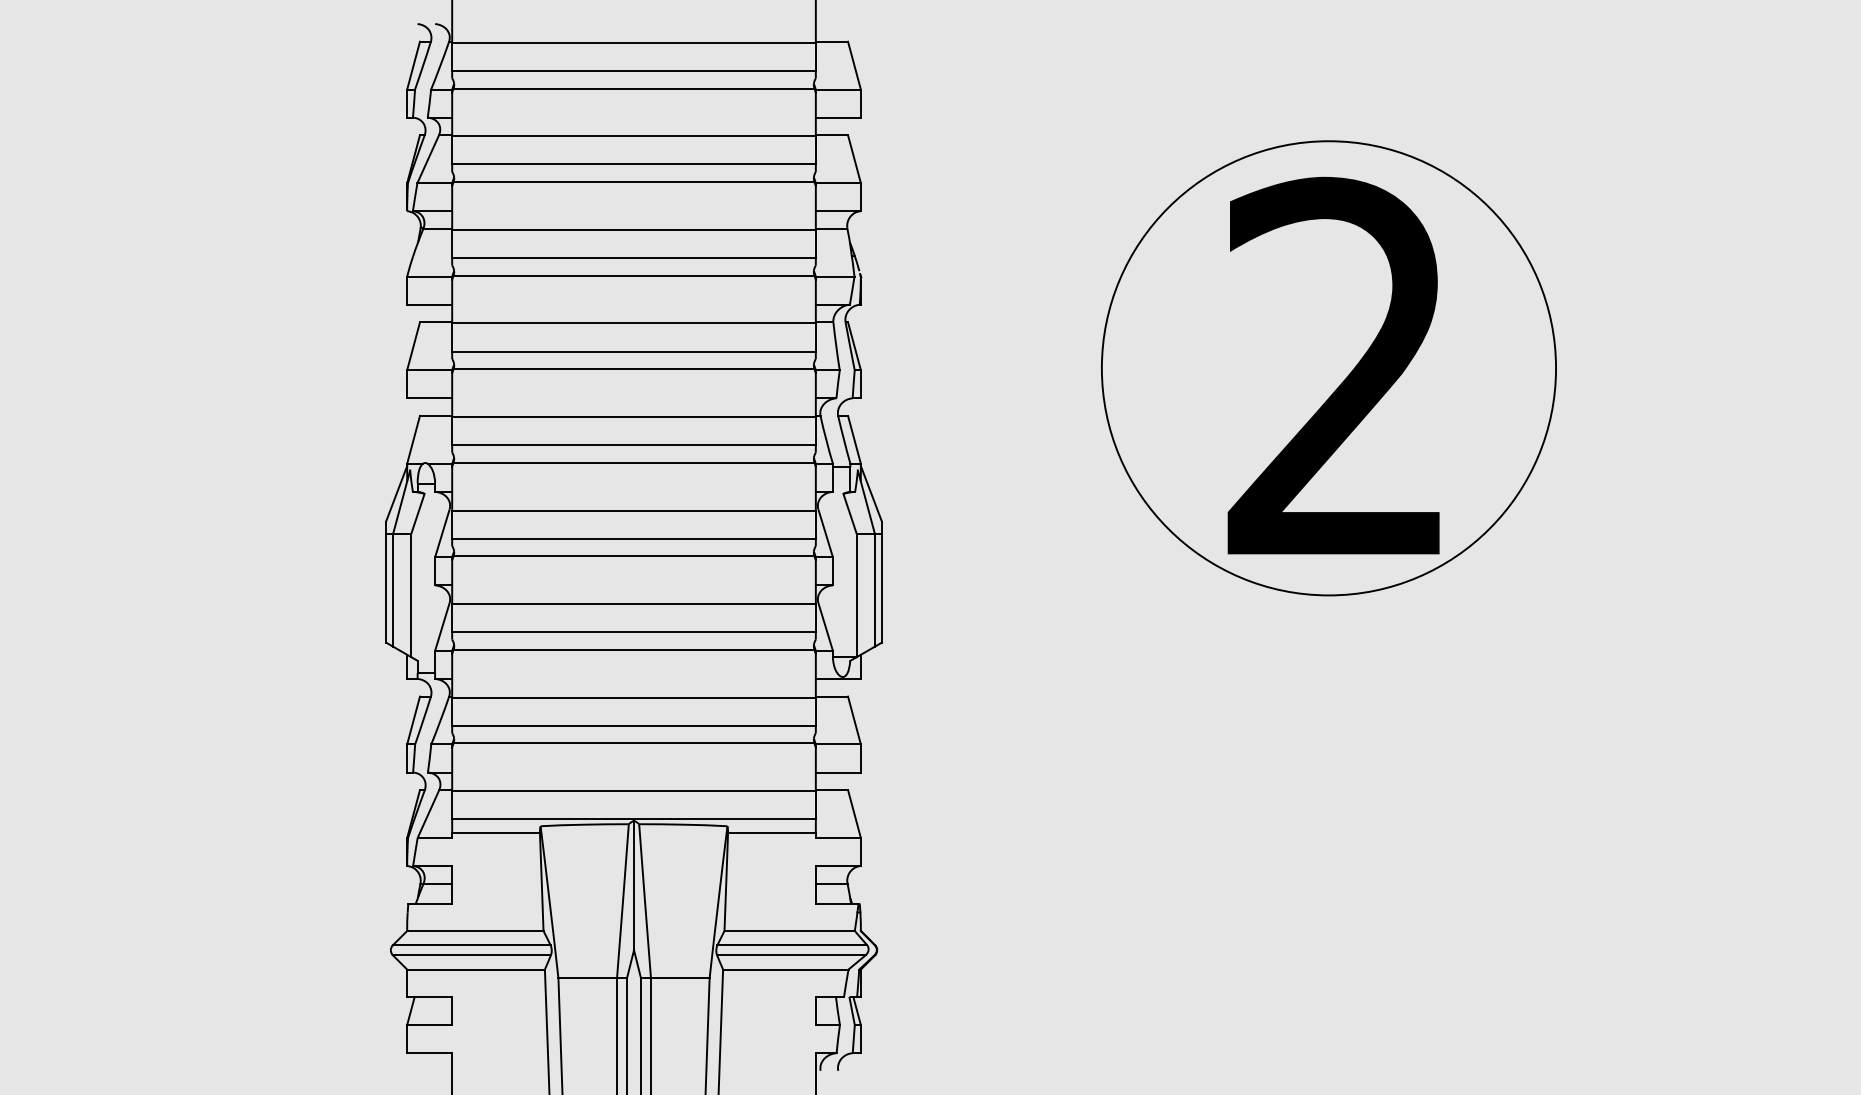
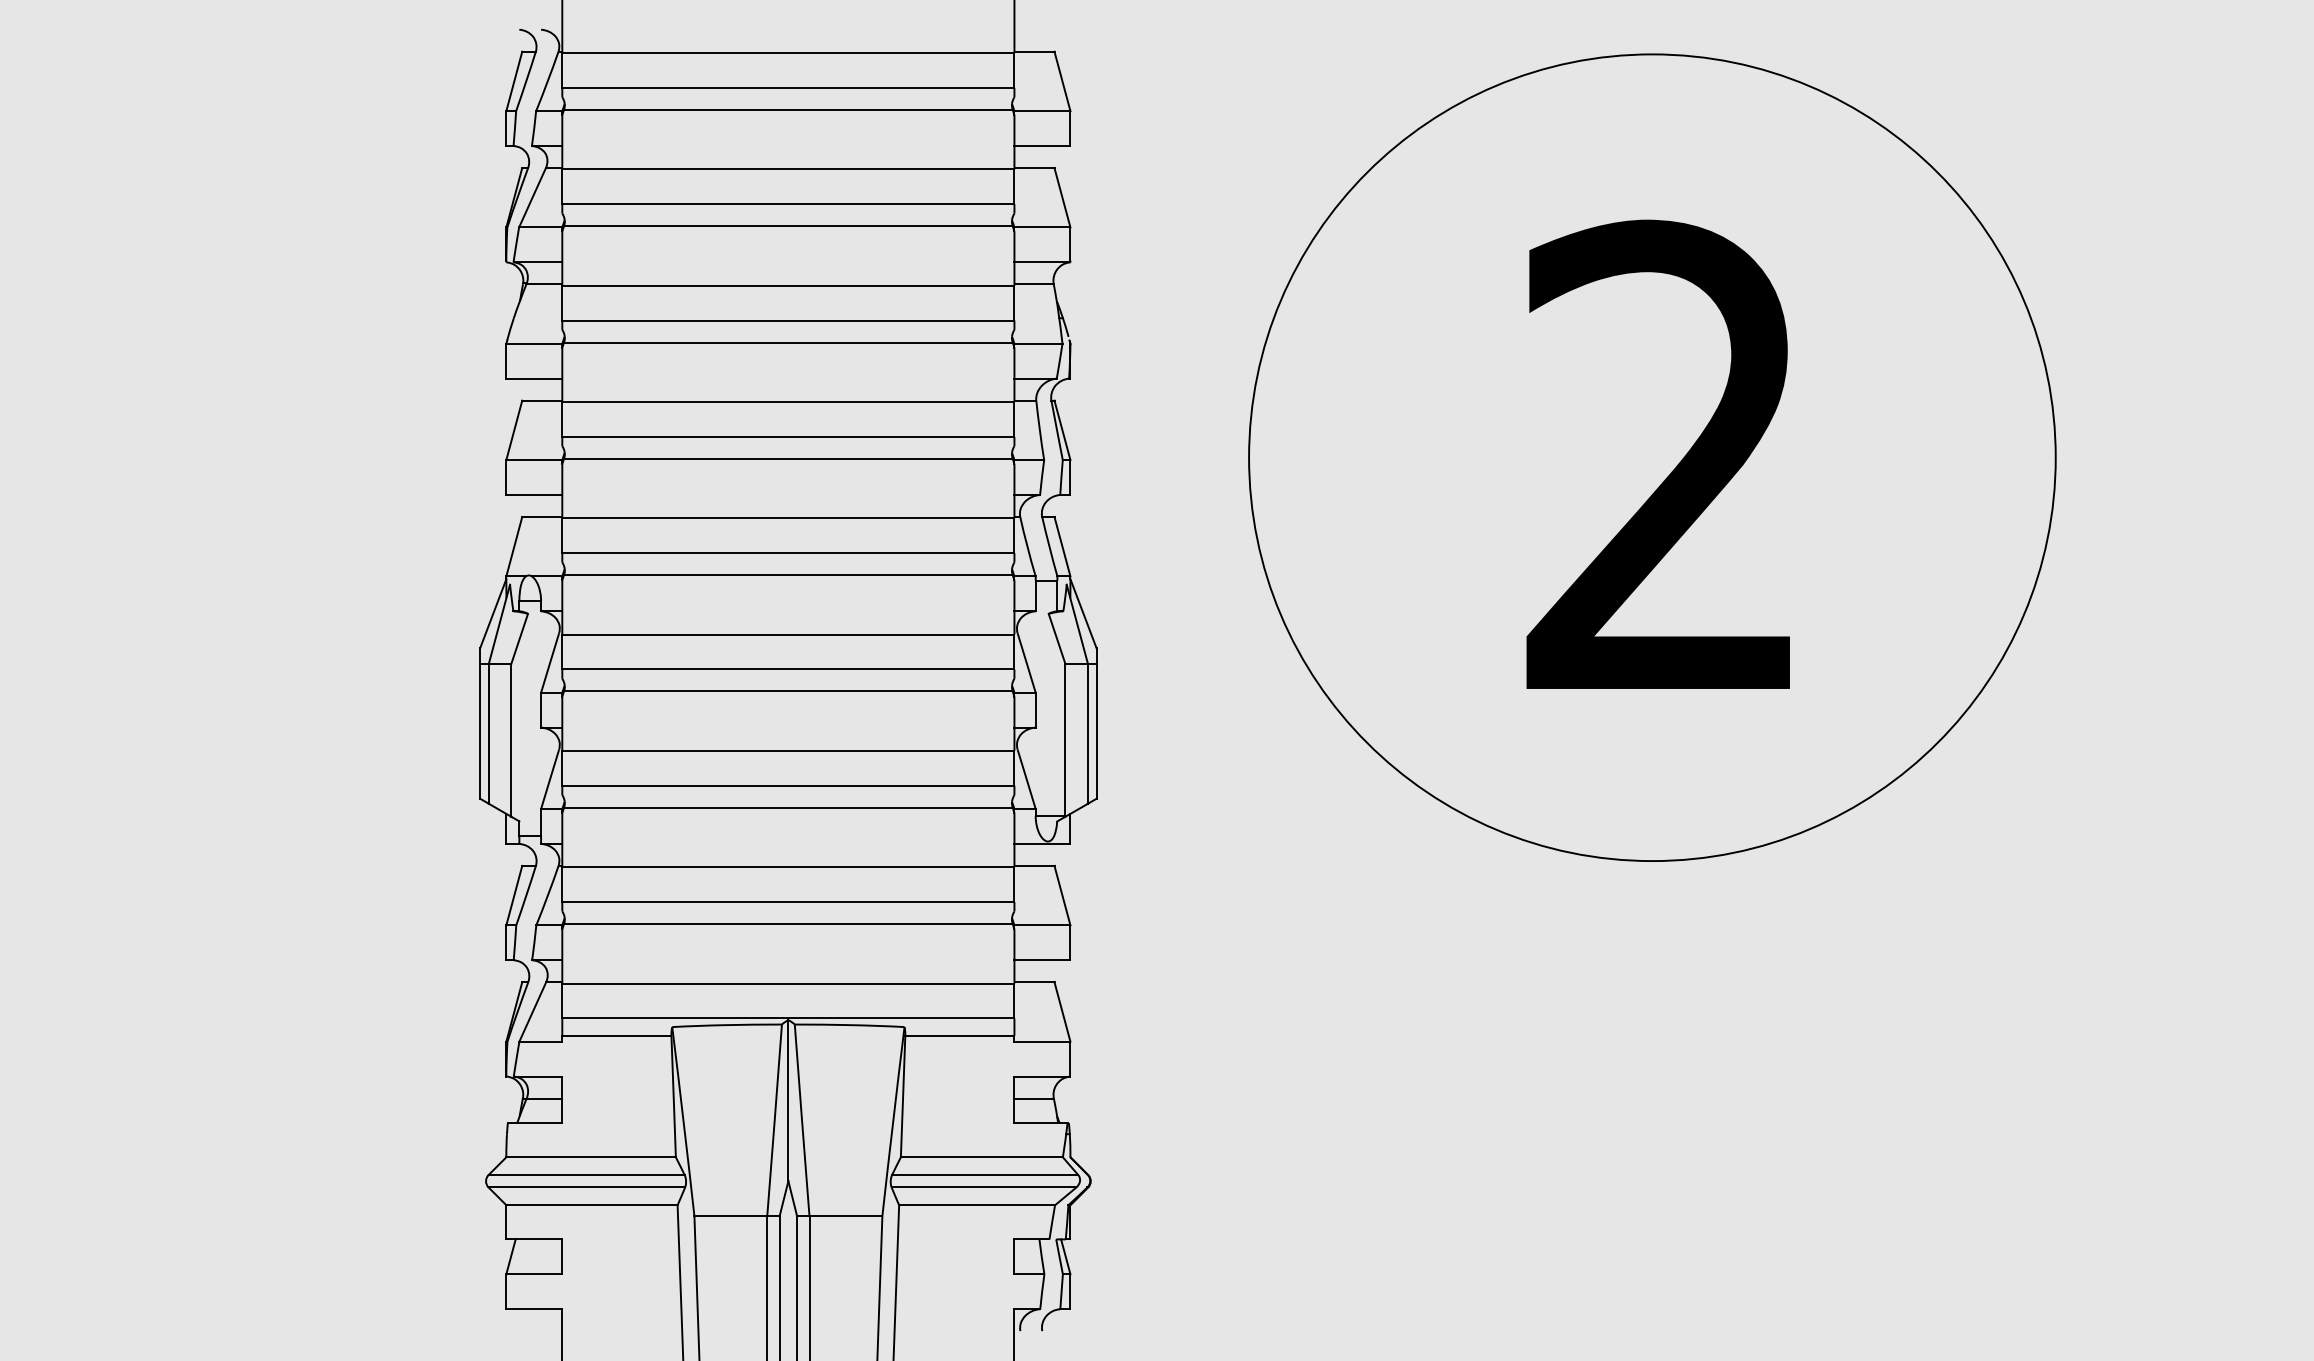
circle: (1328, 367) -> (1651, 456), size x1.43

